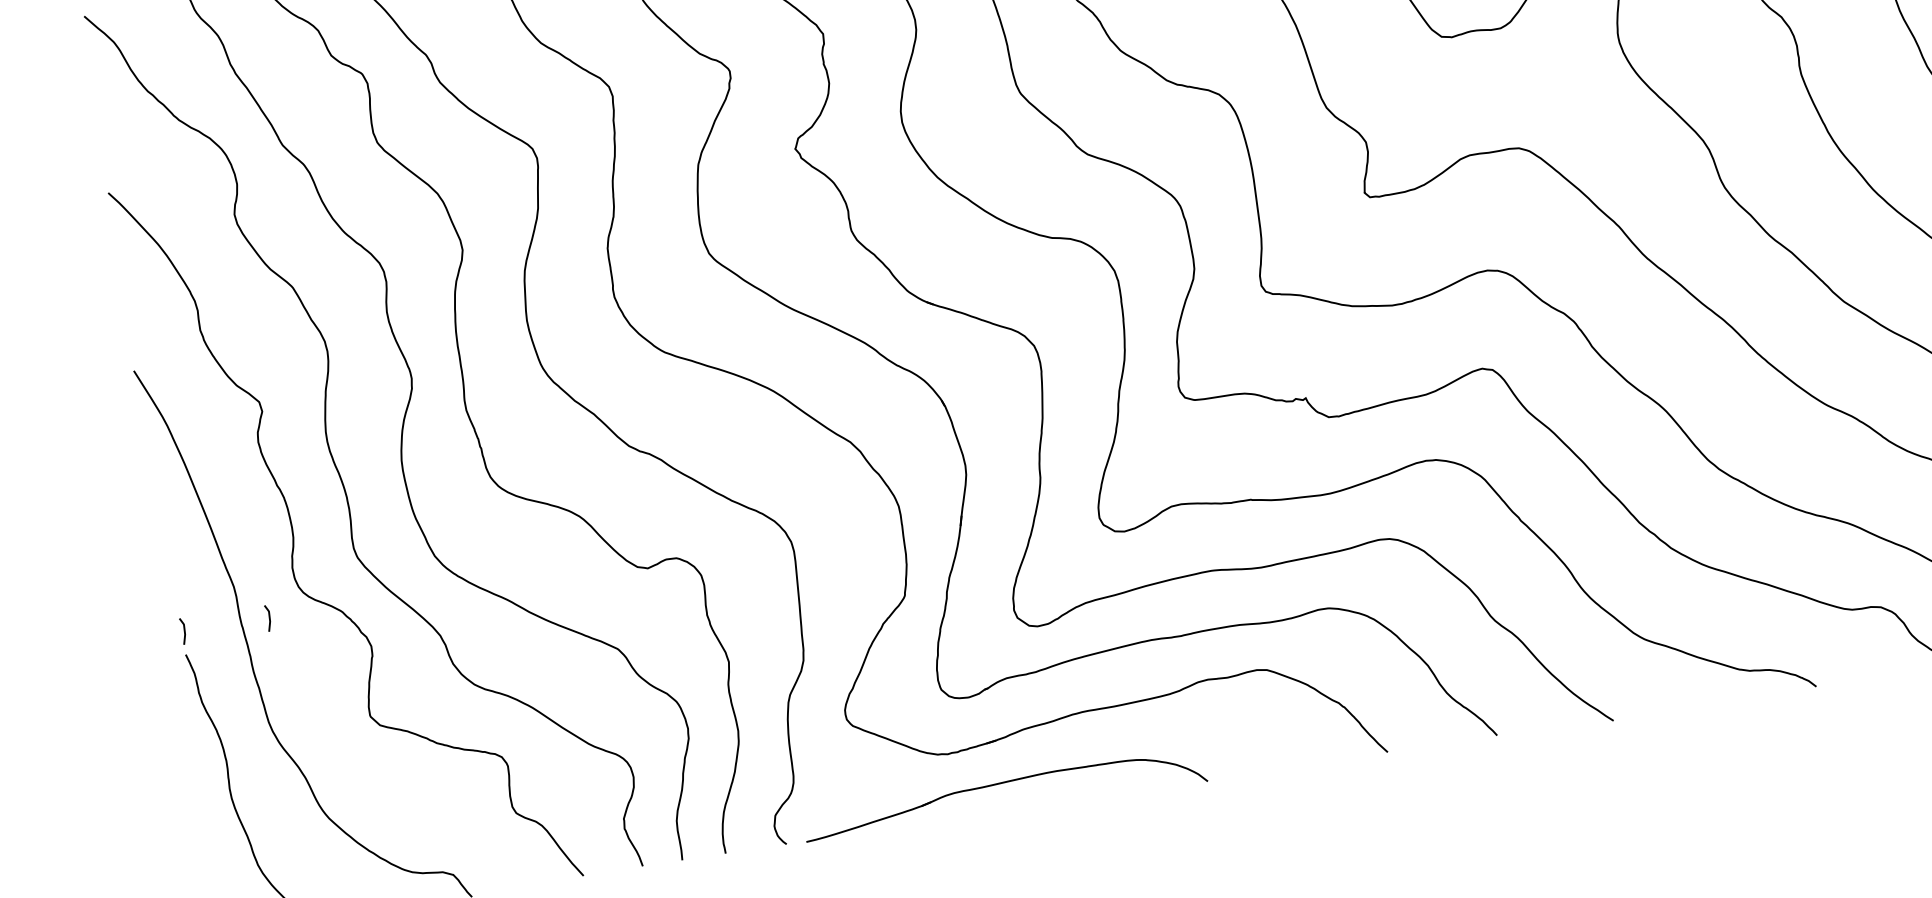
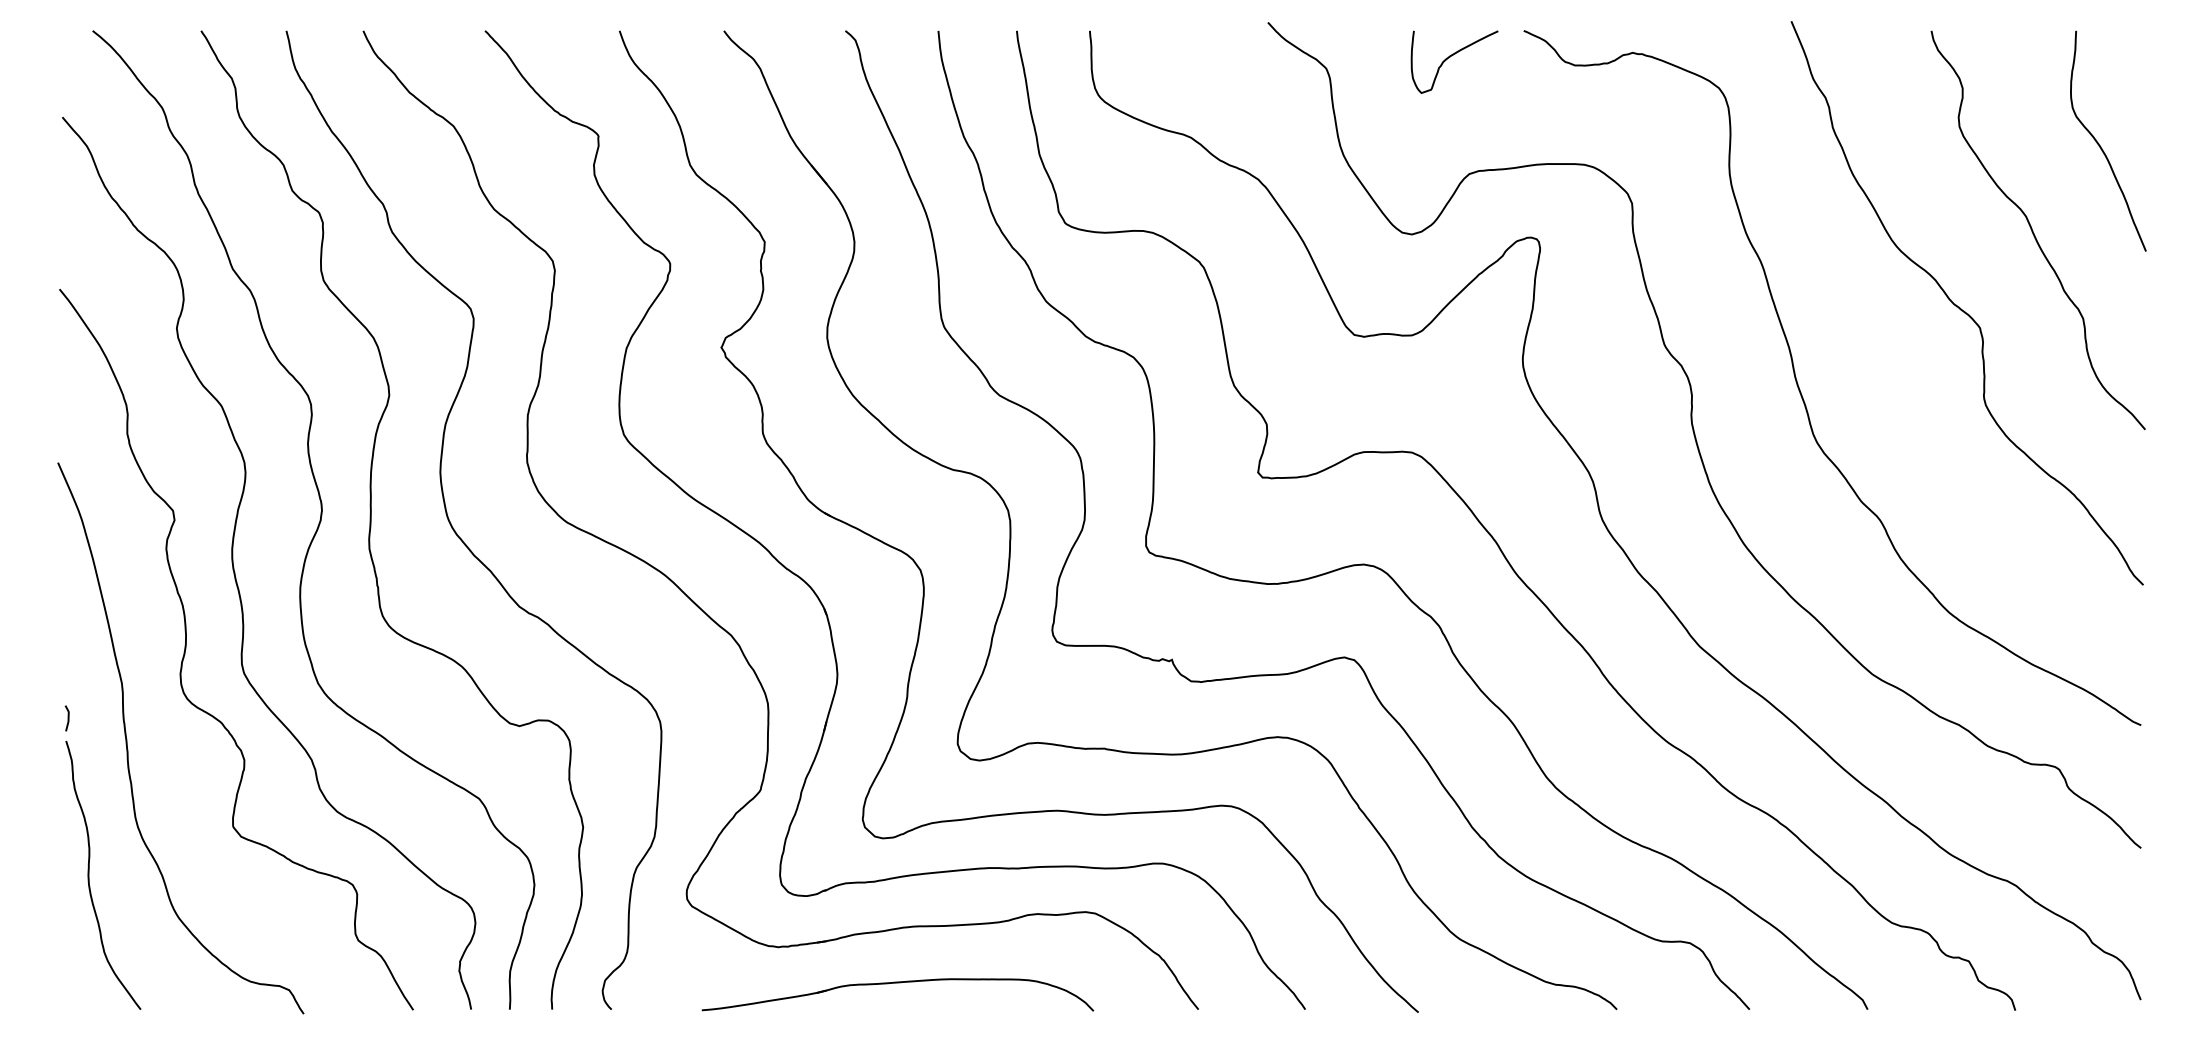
line: (268, 618) -> (150, 718), removed
part: (1002, 783) -> (897, 983), moved

